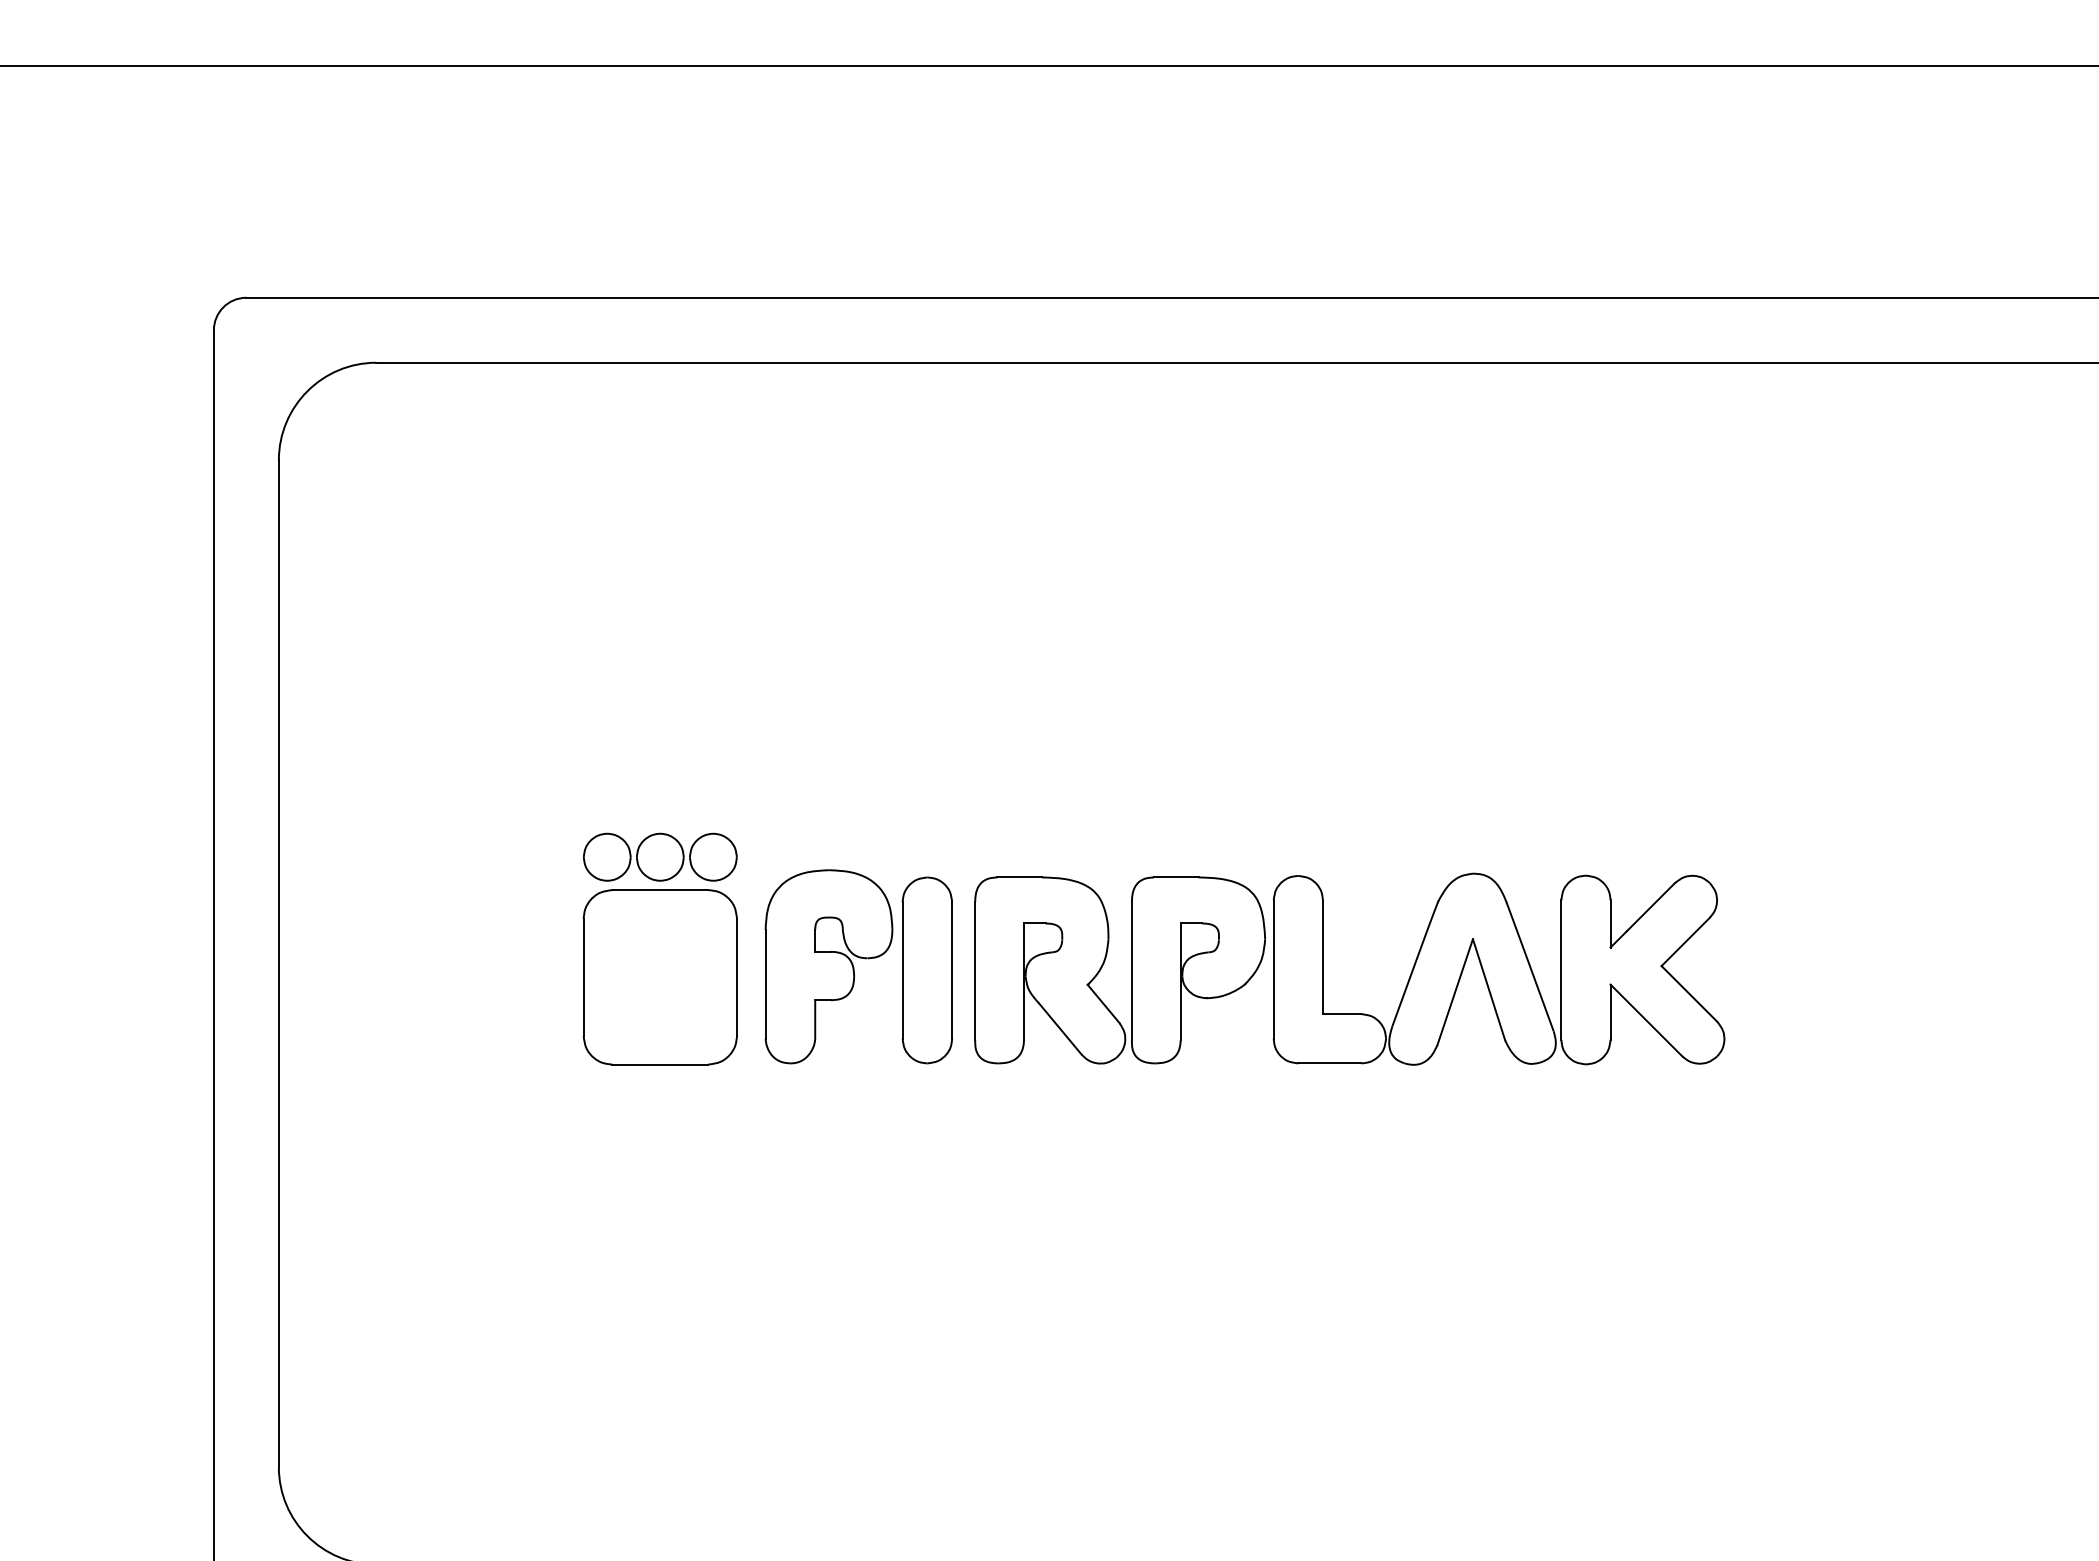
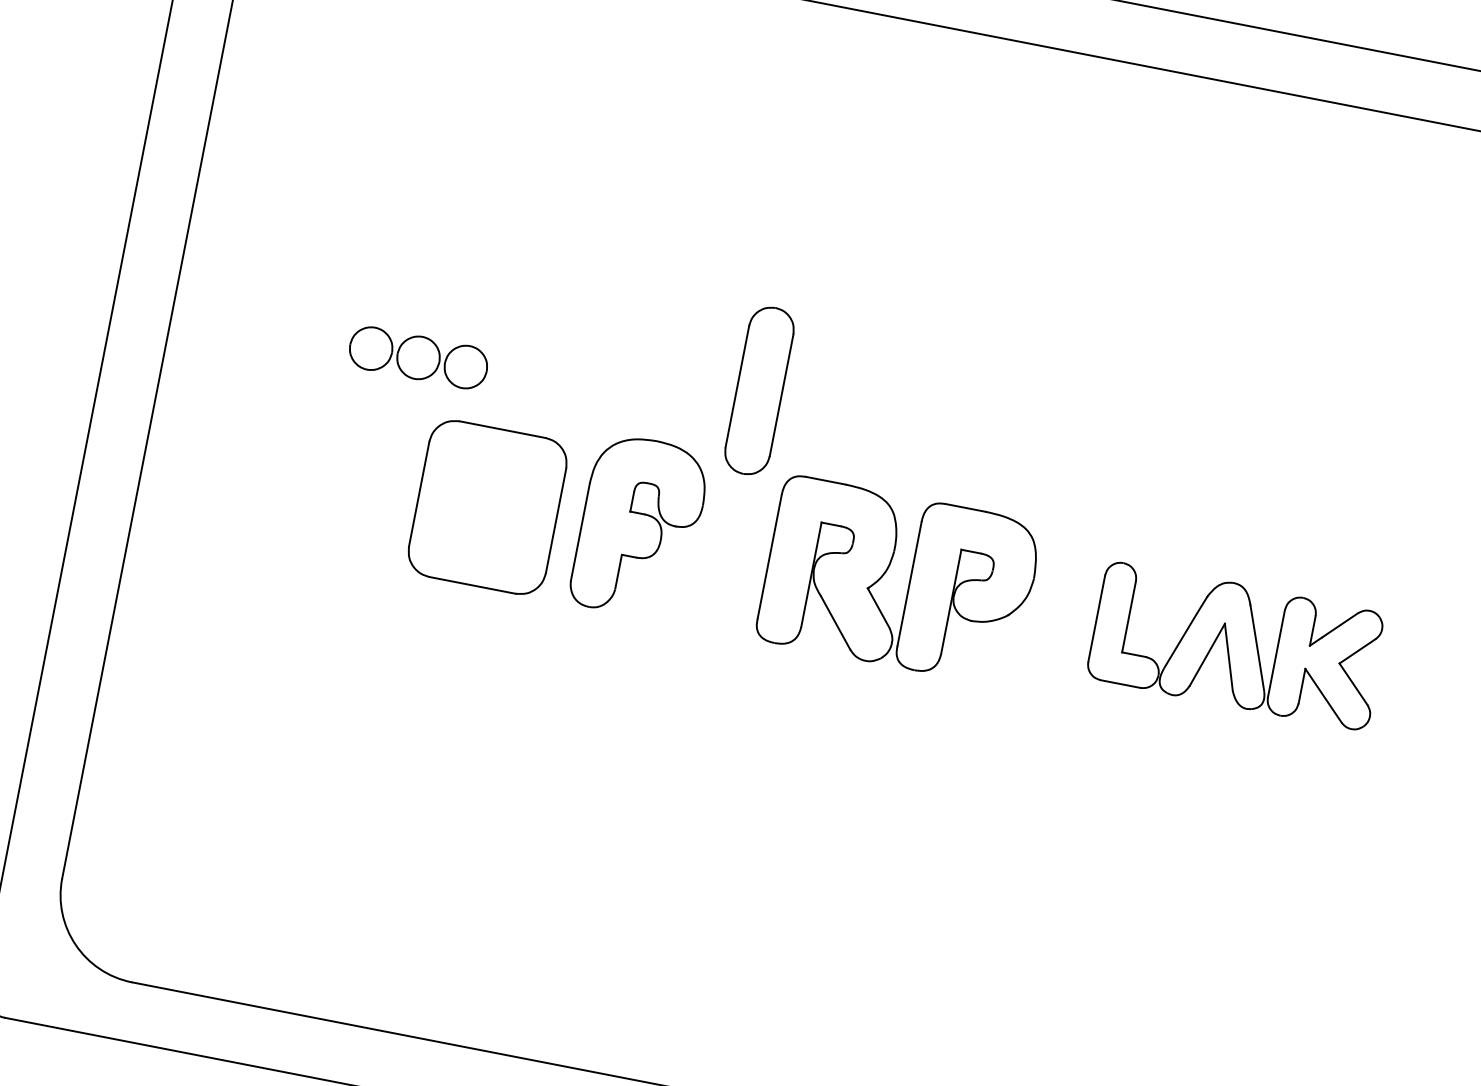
part: (660, 856) -> (418, 357), moved
part: (1498, 968) -> (1237, 645), size x0.7
part: (926, 970) -> (758, 390), moved

